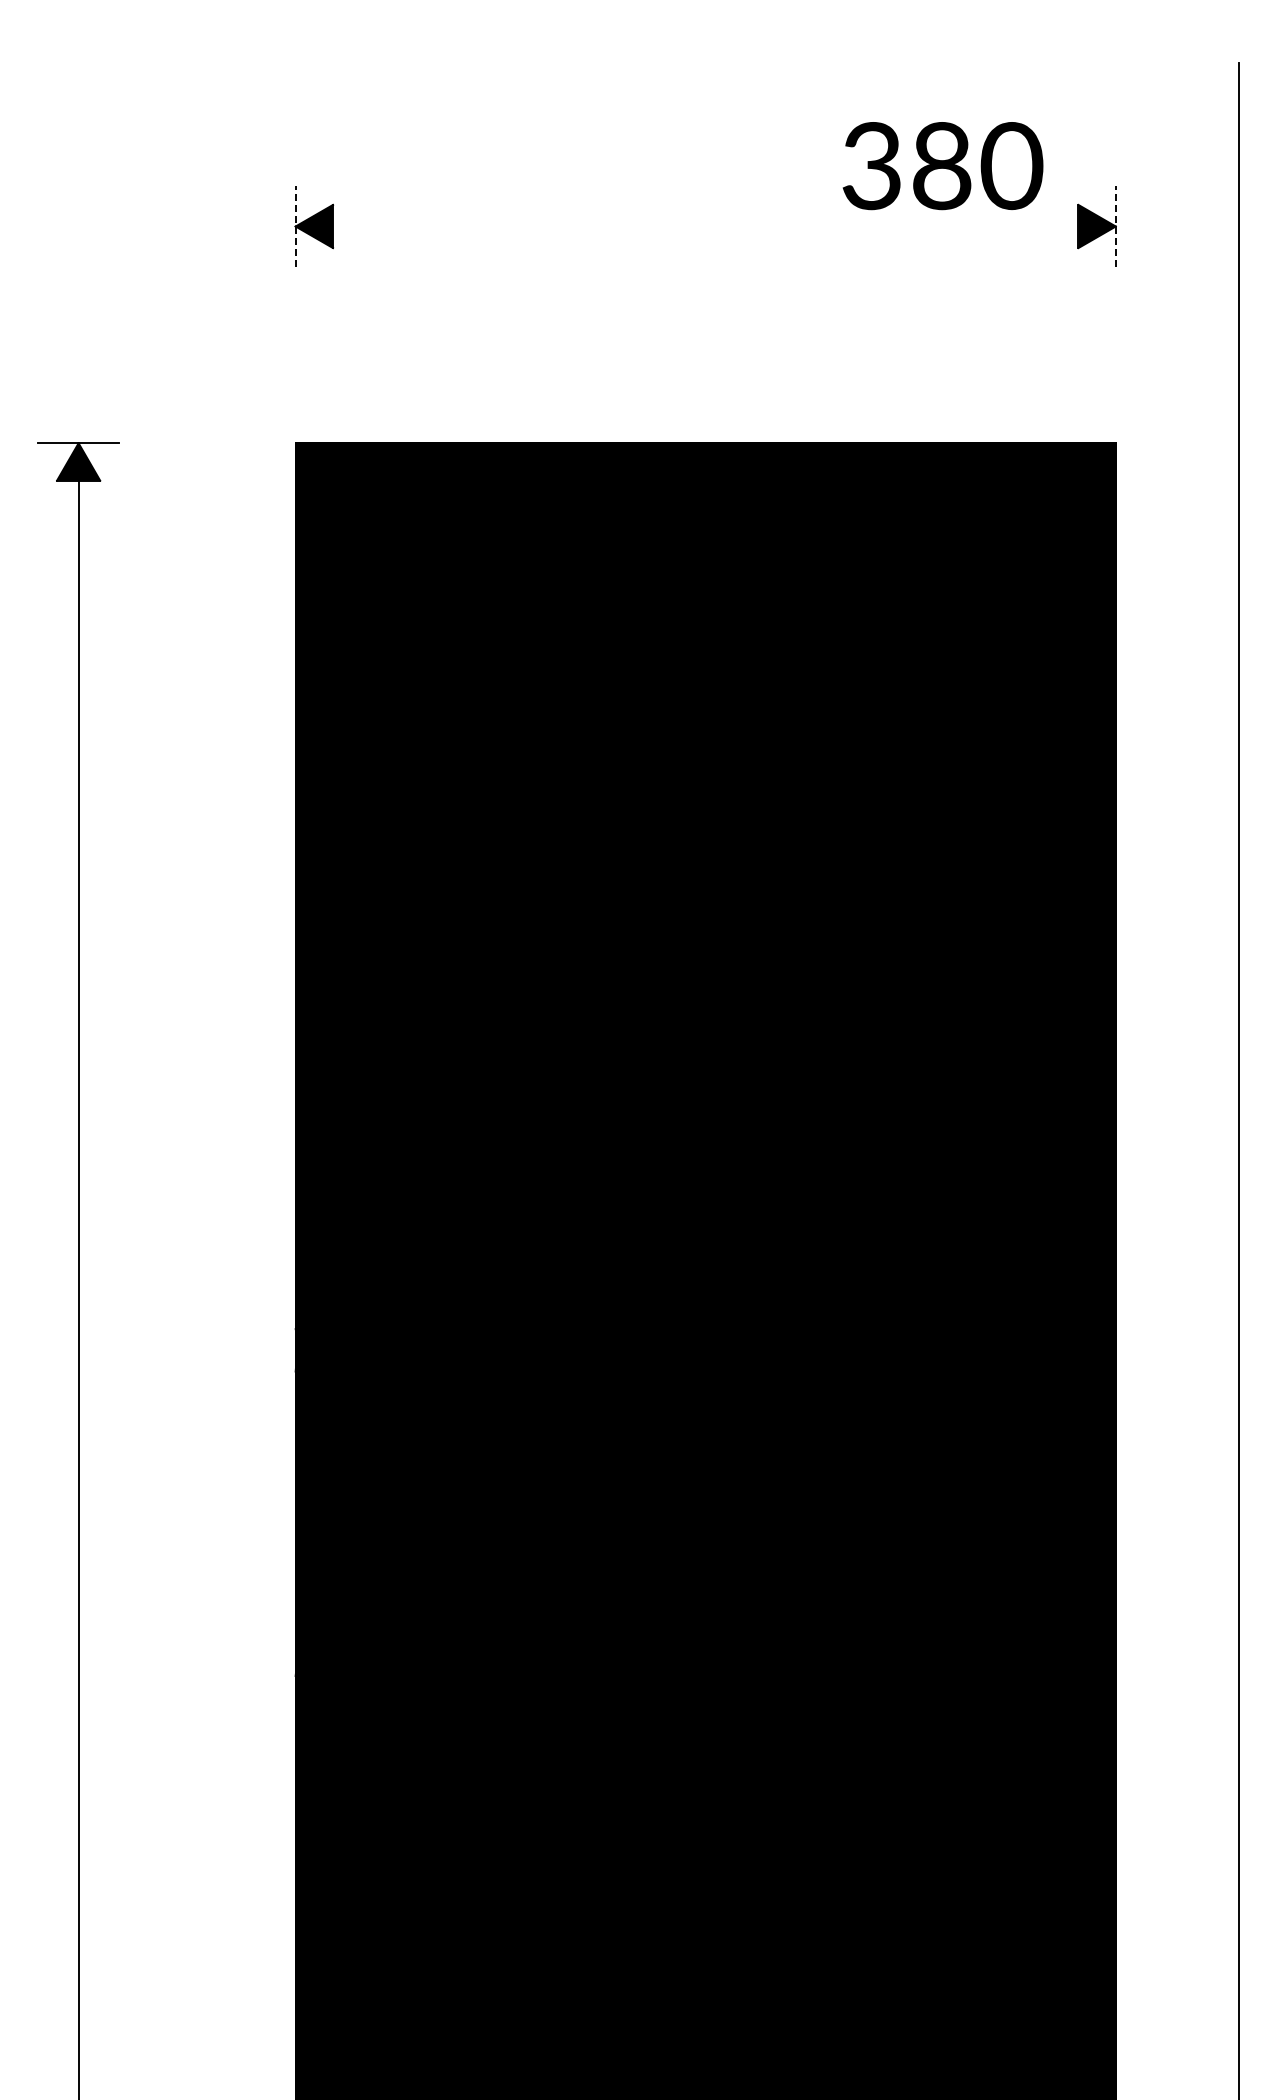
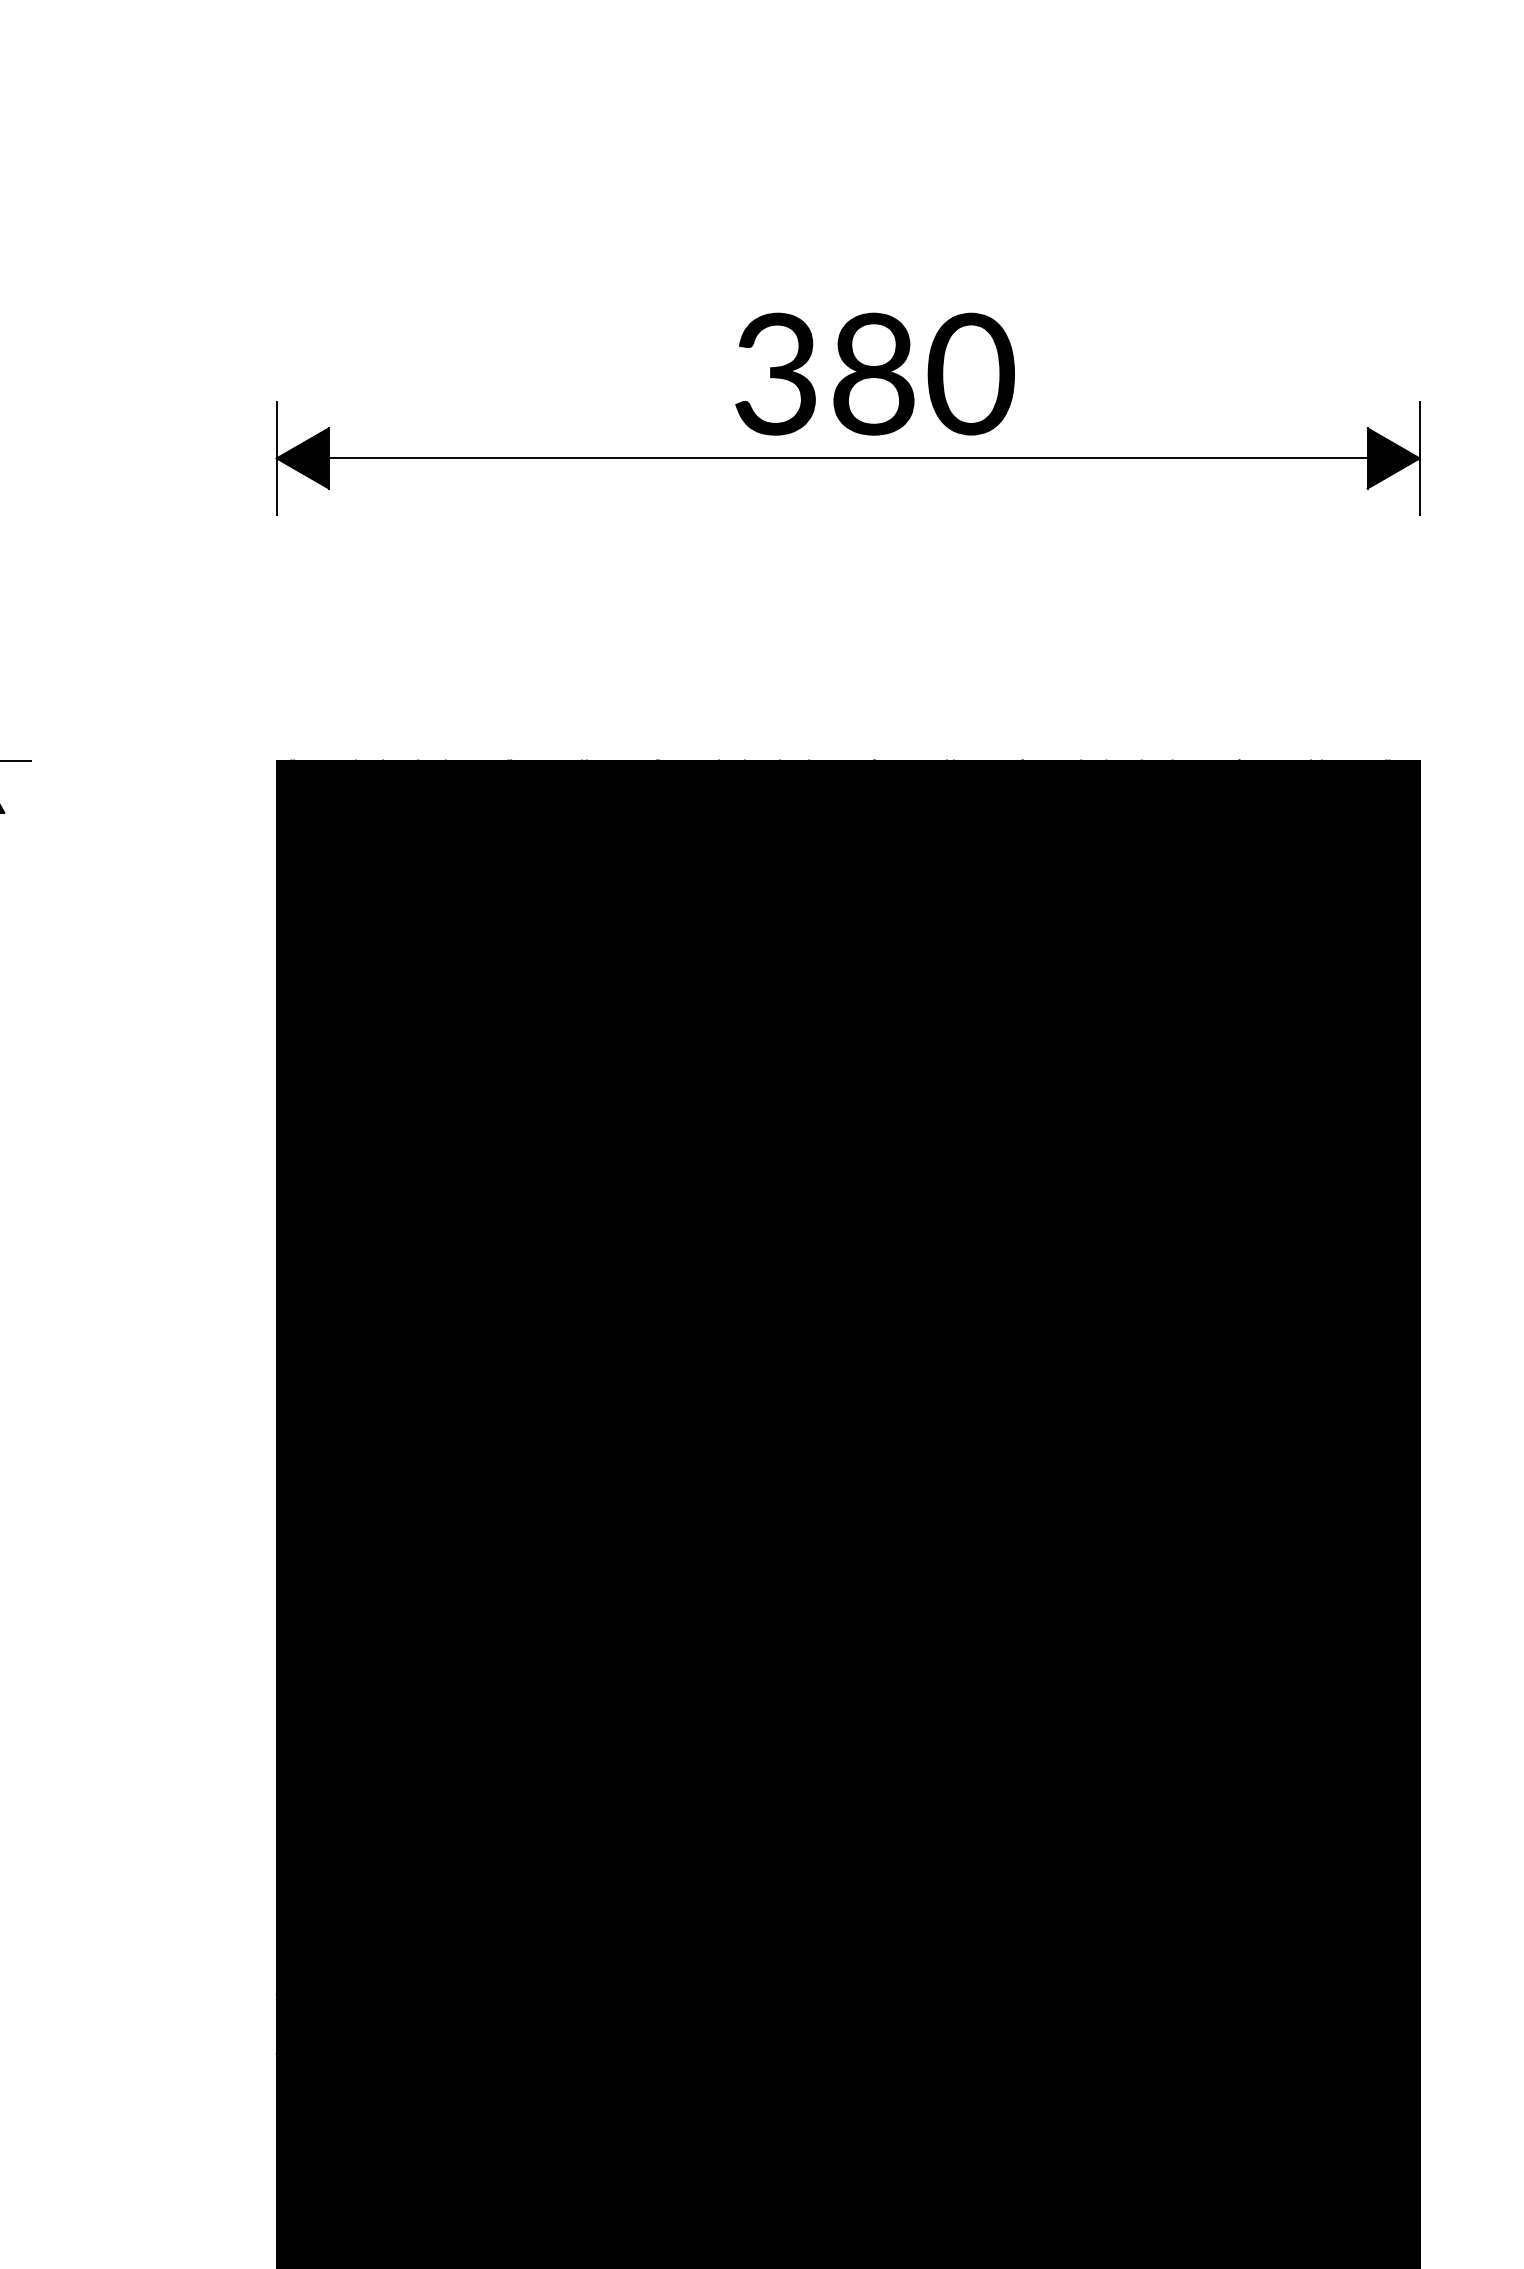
text: (942, 166) -> (874, 374), moved
line: (295, 226) -> (276, 458), dashed -> solid
line: (705, 226) -> (847, 458), added
line: (1115, 226) -> (1419, 458), dashed -> solid

